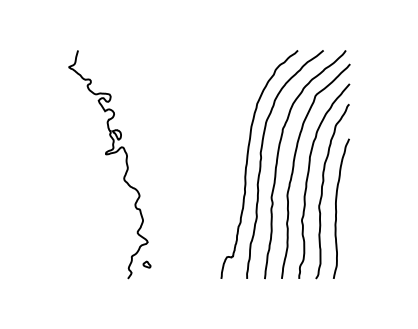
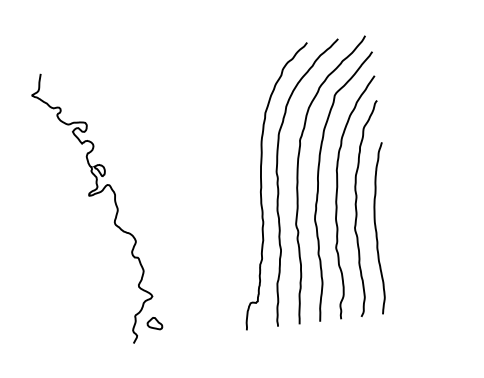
part: (146, 264) -> (154, 323), size x1.67

